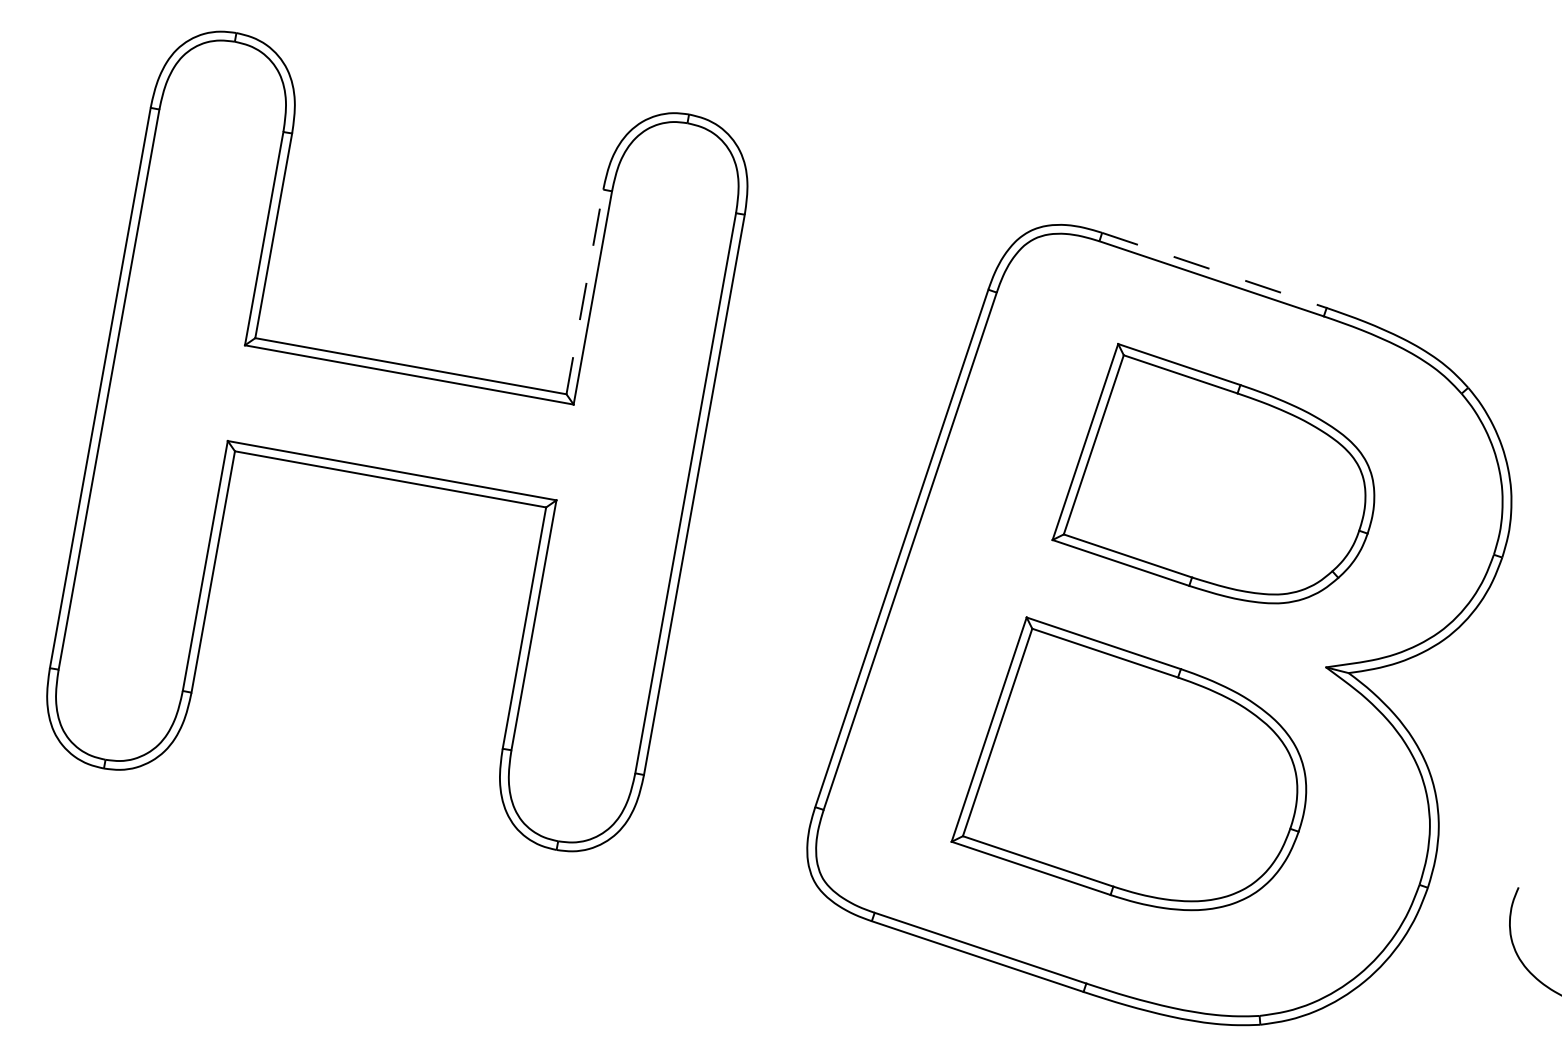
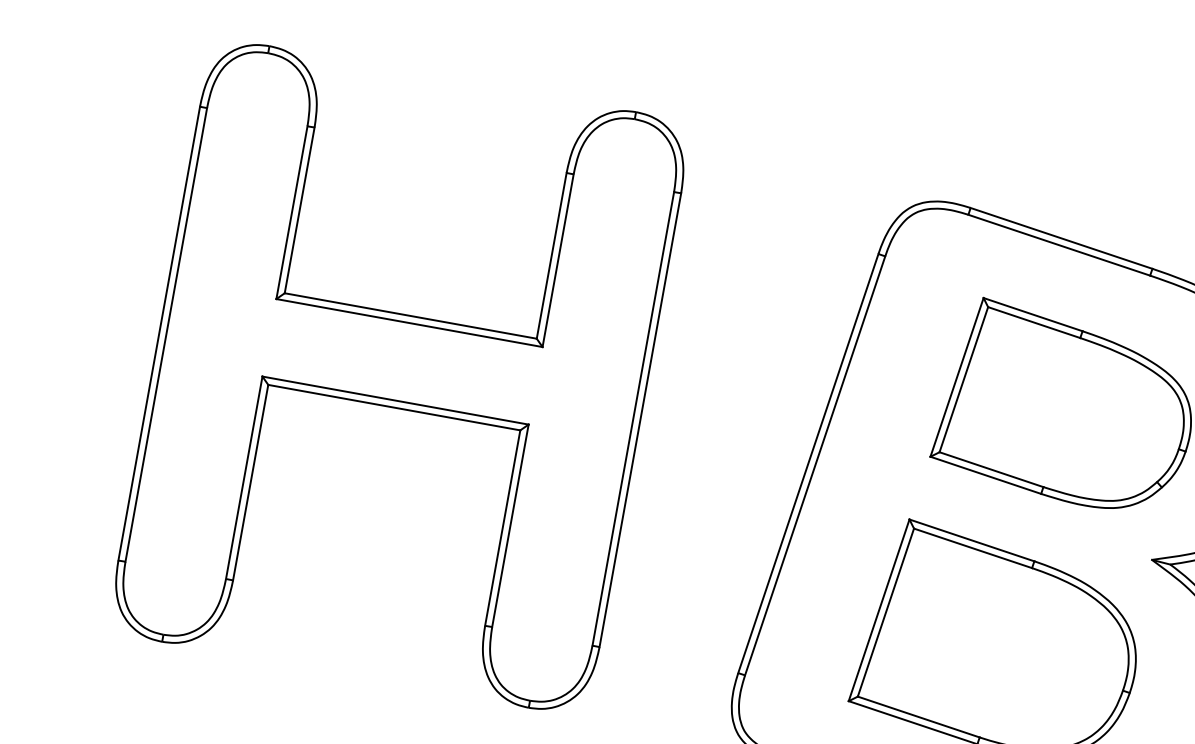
line: (1214, 270) -> (1061, 238), dashed -> solid
line: (584, 291) -> (551, 255), dashed -> solid

